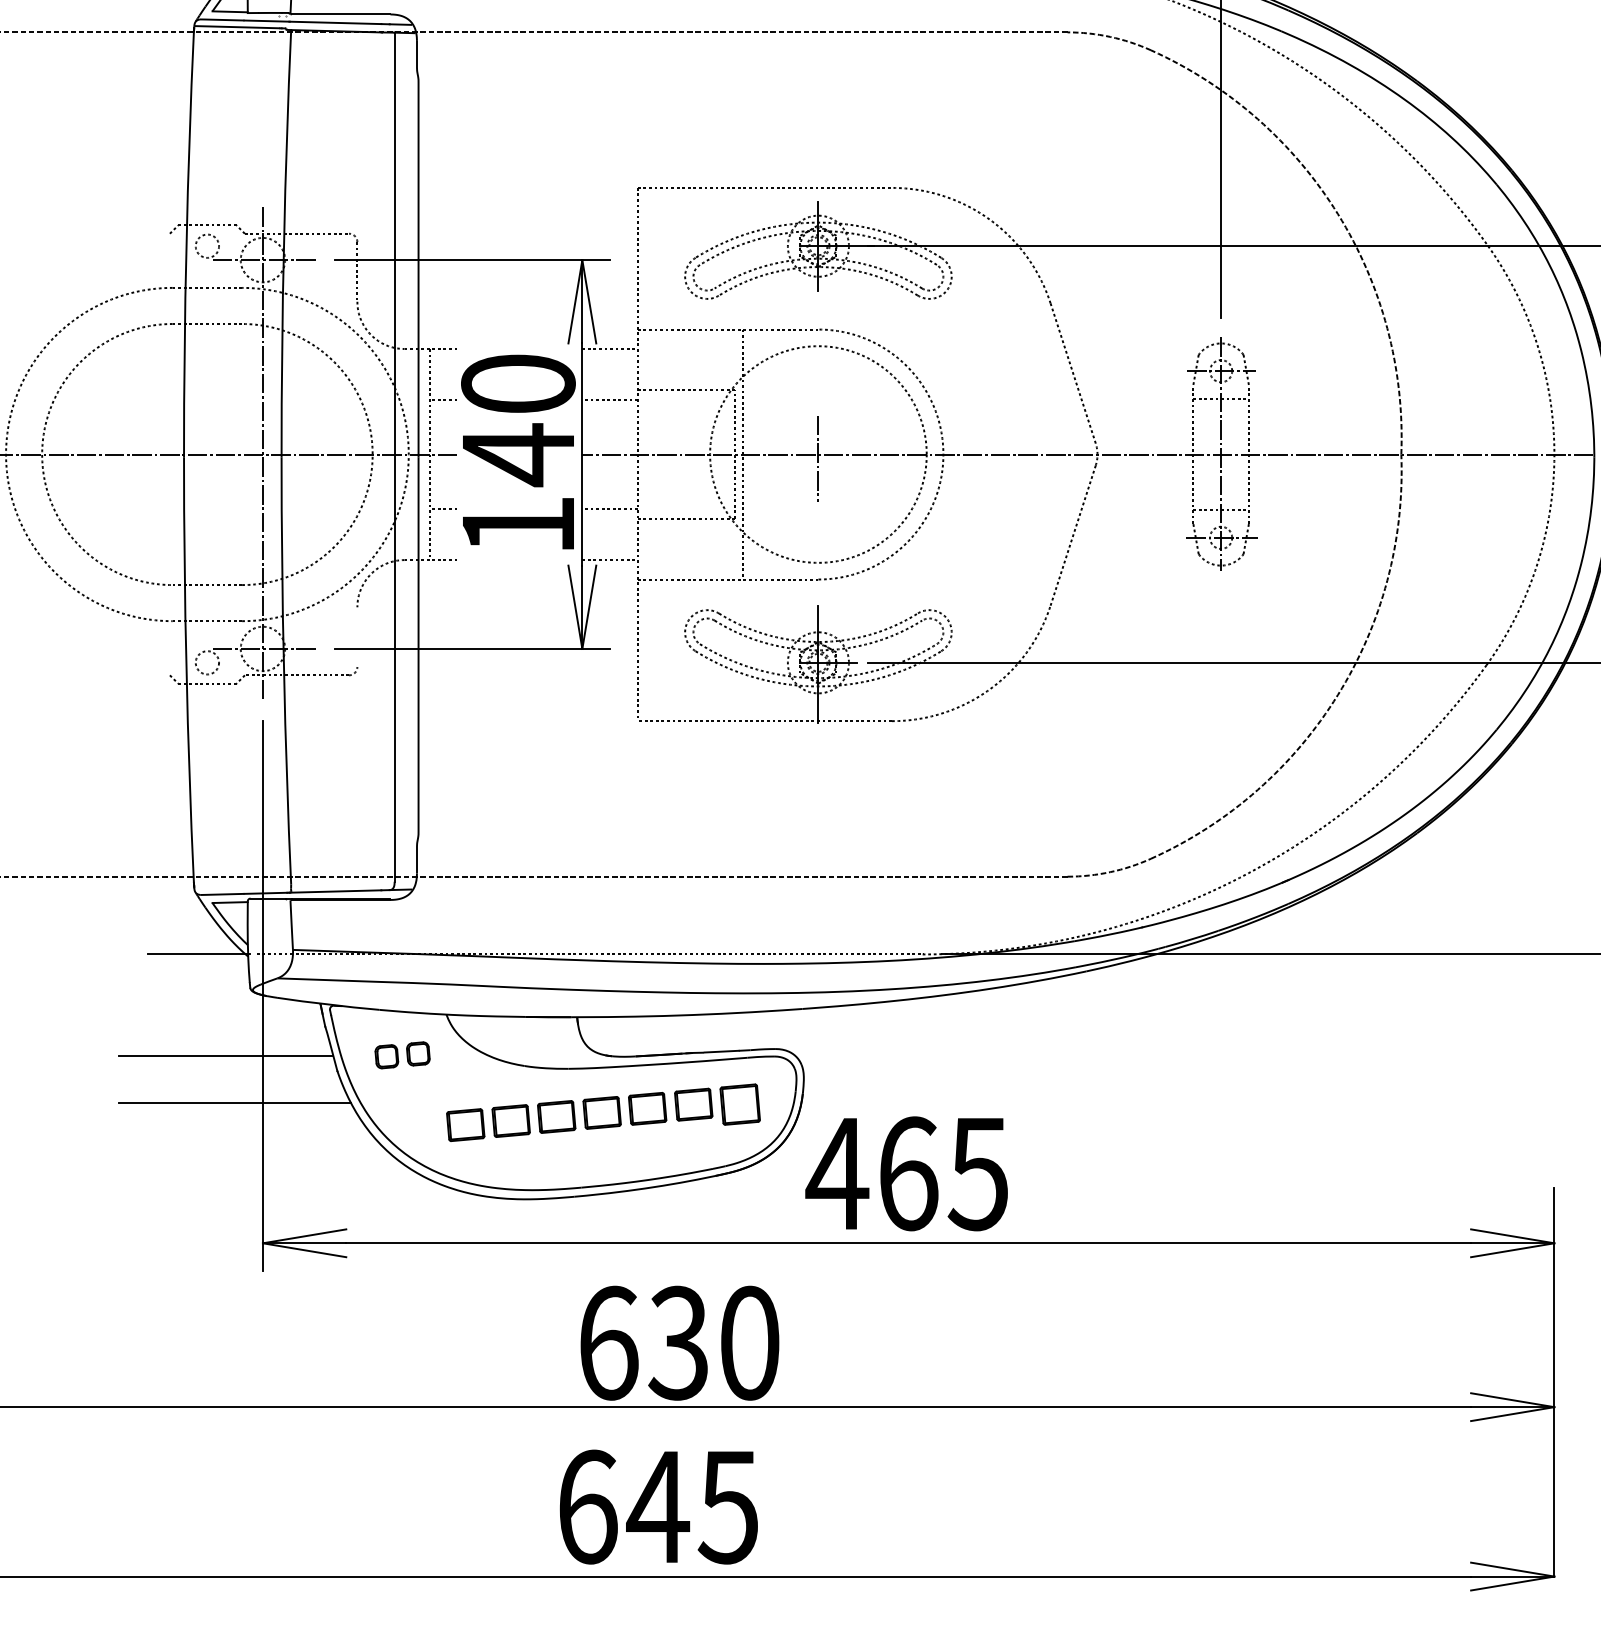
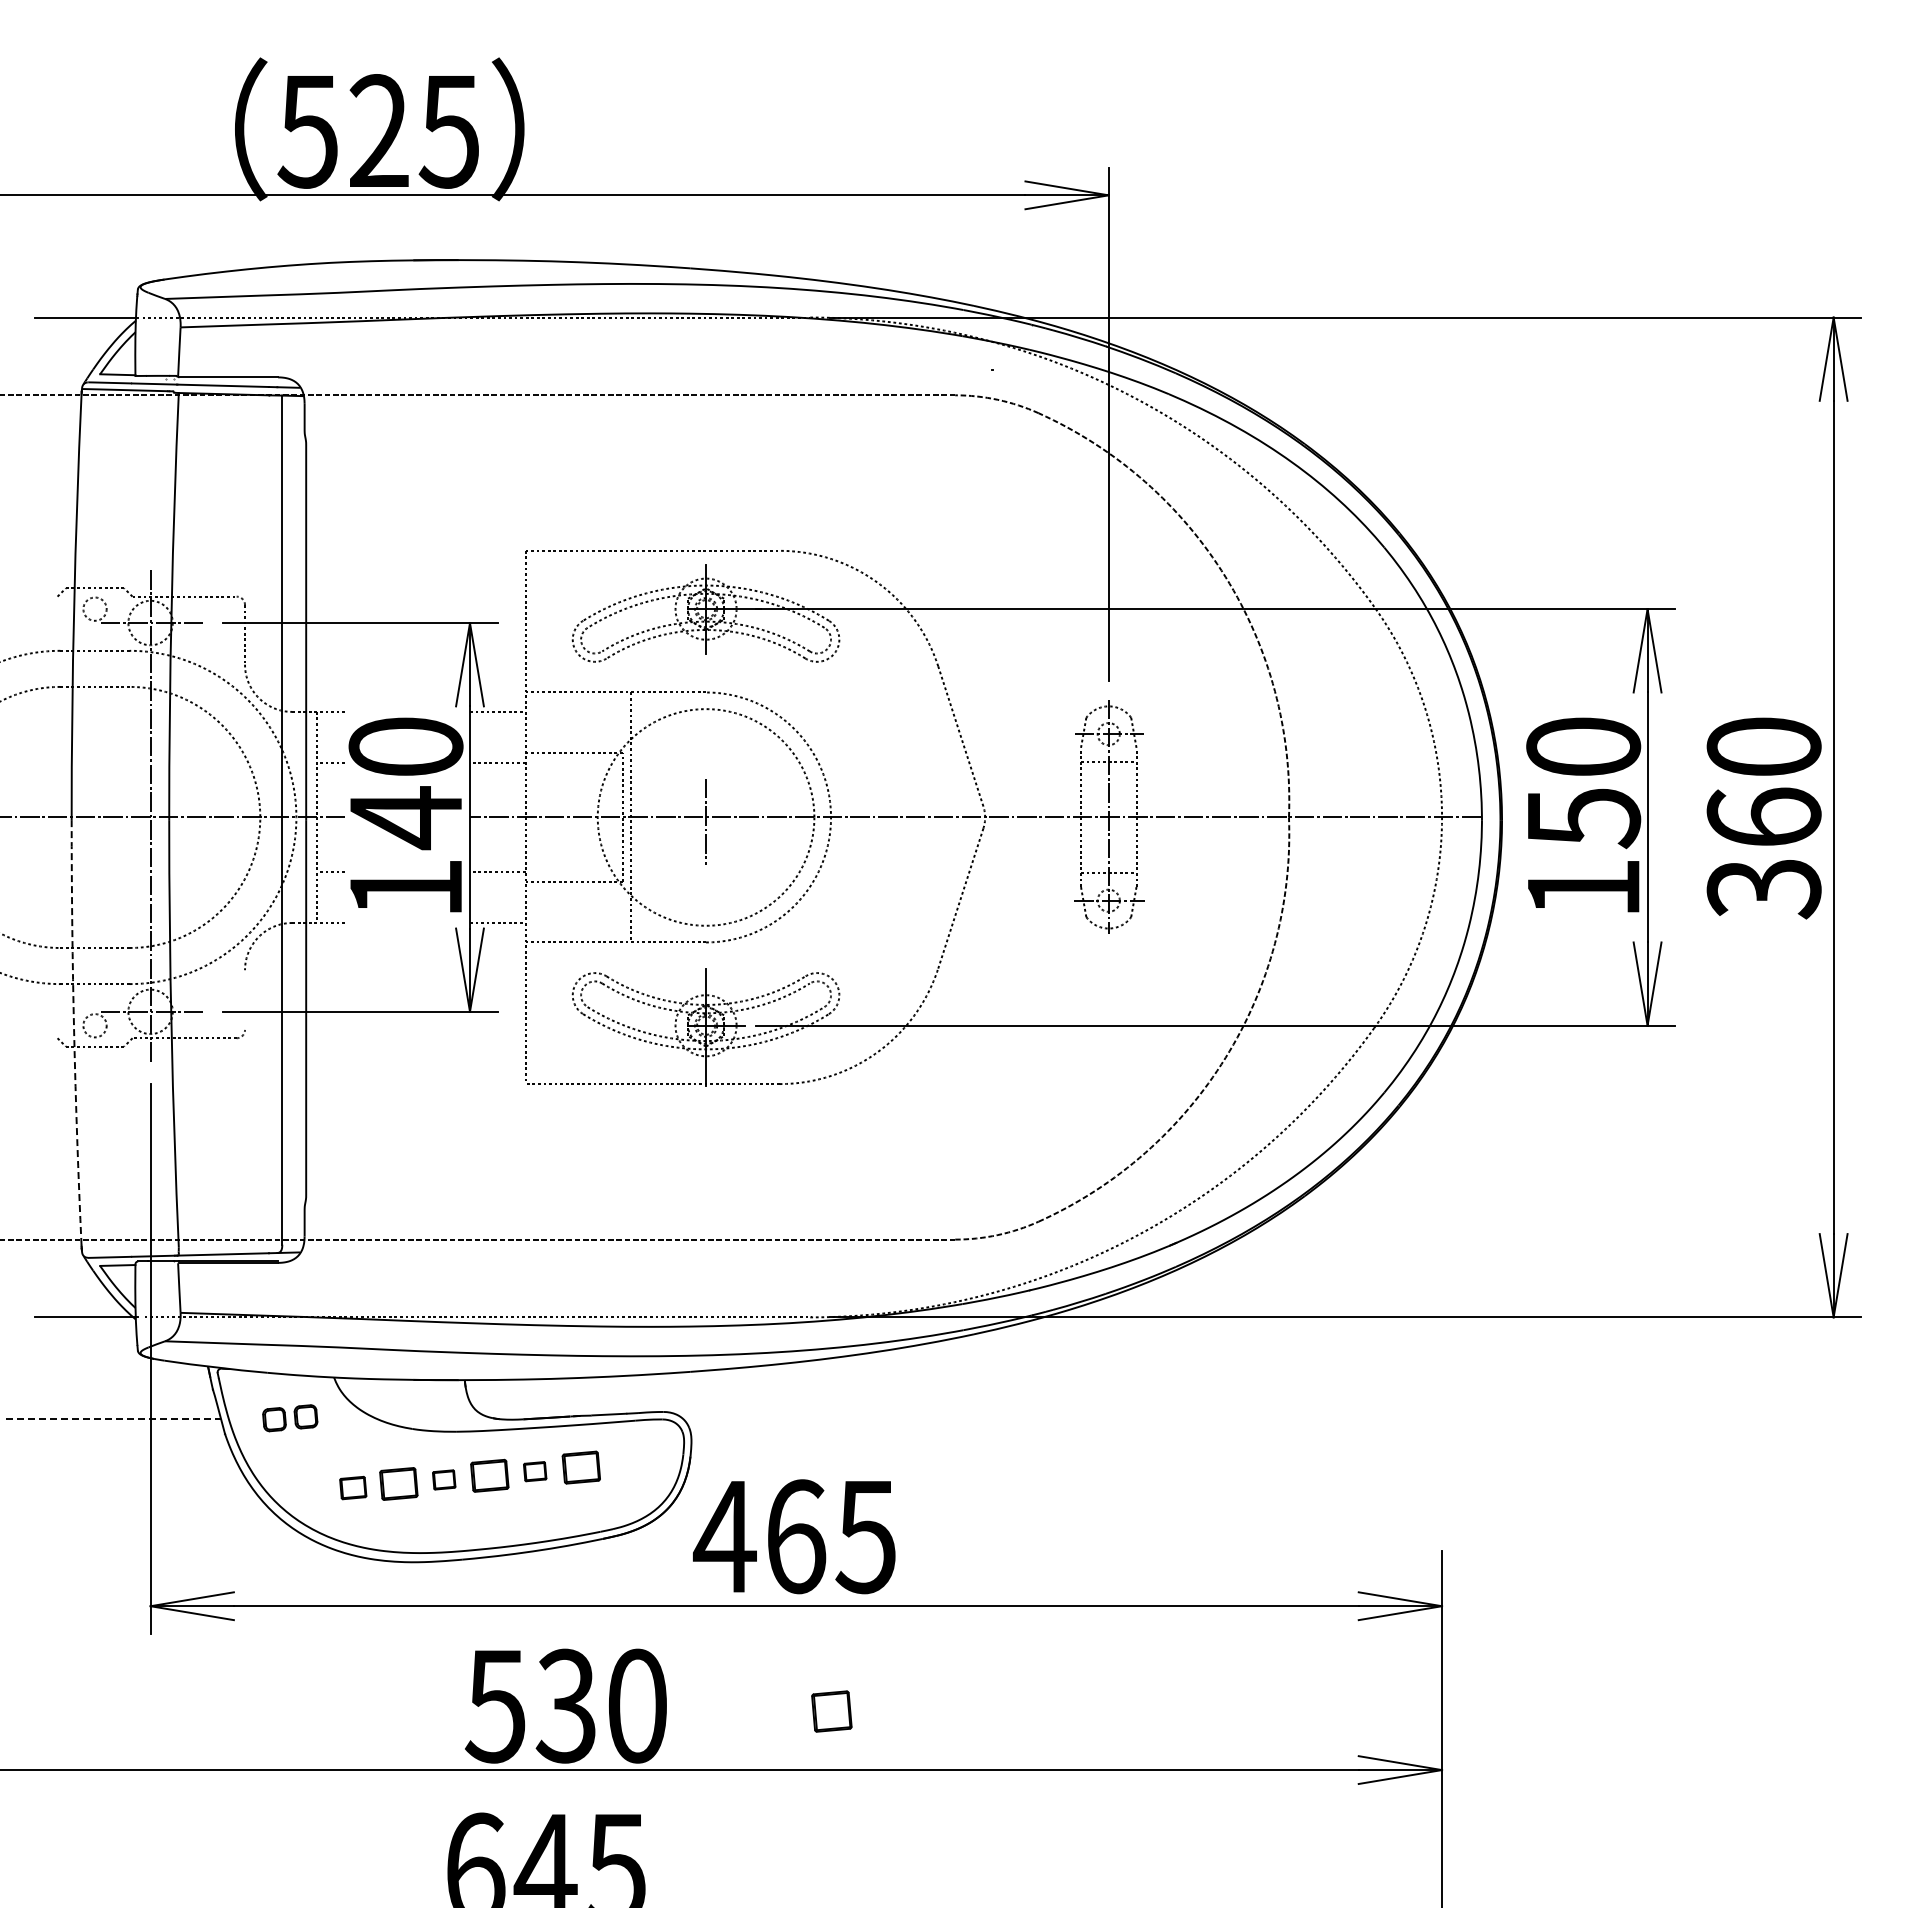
arc: (186, 669) -> (74, 1032), solid -> dashed
line: (226, 1055) -> (114, 1418), solid -> dashed
line: (234, 1102) -> (122, 1465), removed
part: (739, 1104) -> (831, 1711), moved
part: (646, 1108) -> (534, 1471), size x0.6
part: (555, 1116) -> (443, 1479), size x0.6
part: (464, 1124) -> (352, 1487), size x0.7
text: (607, 1342) -> (495, 1705), 630 -> 530

